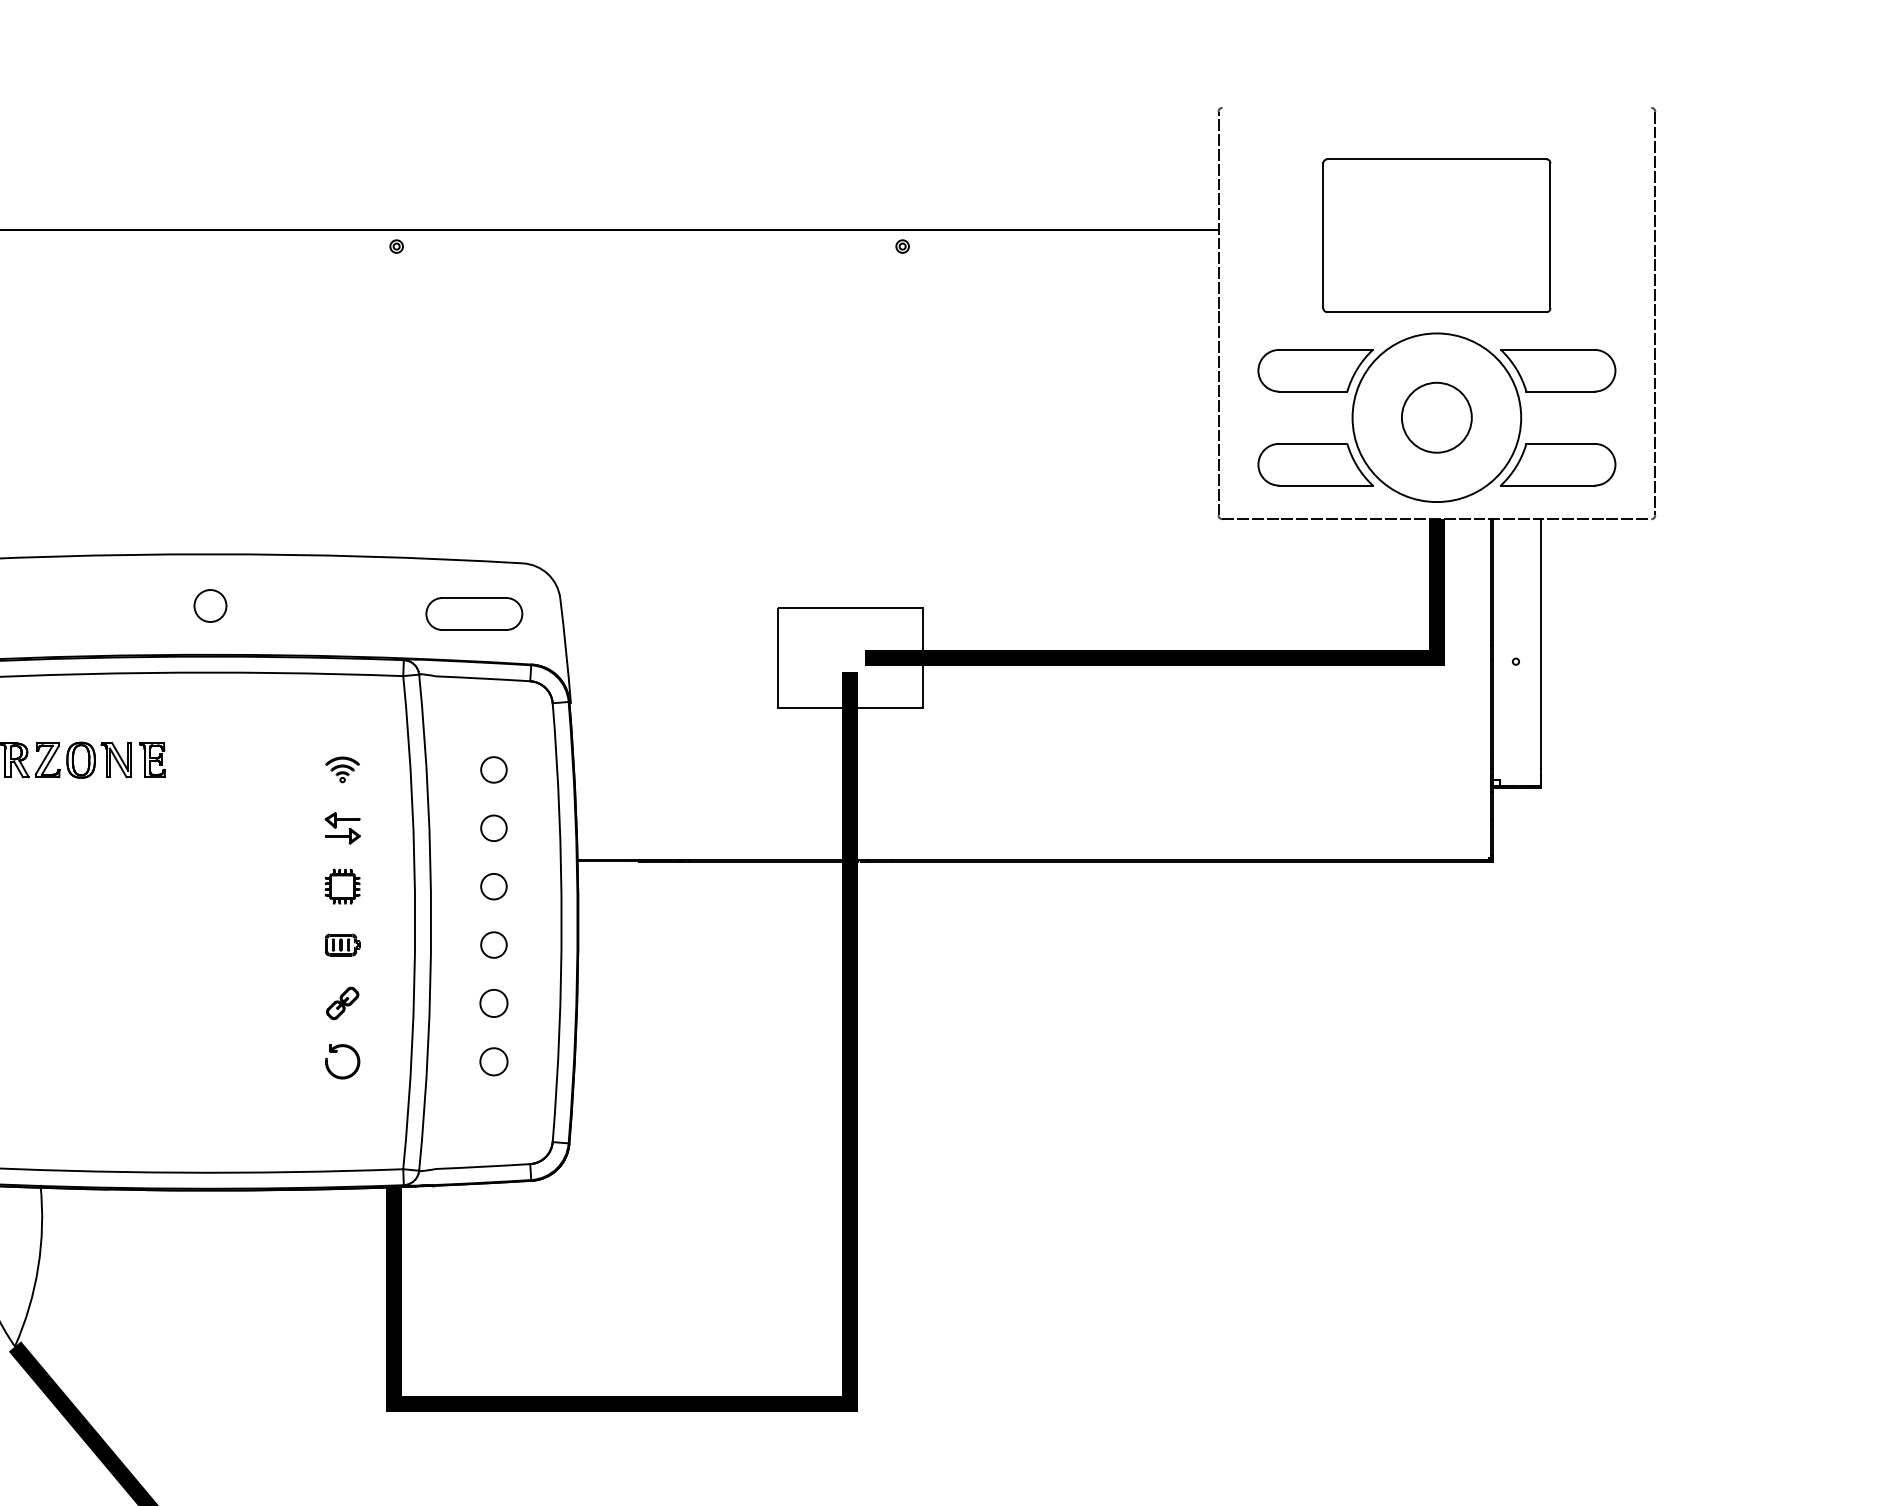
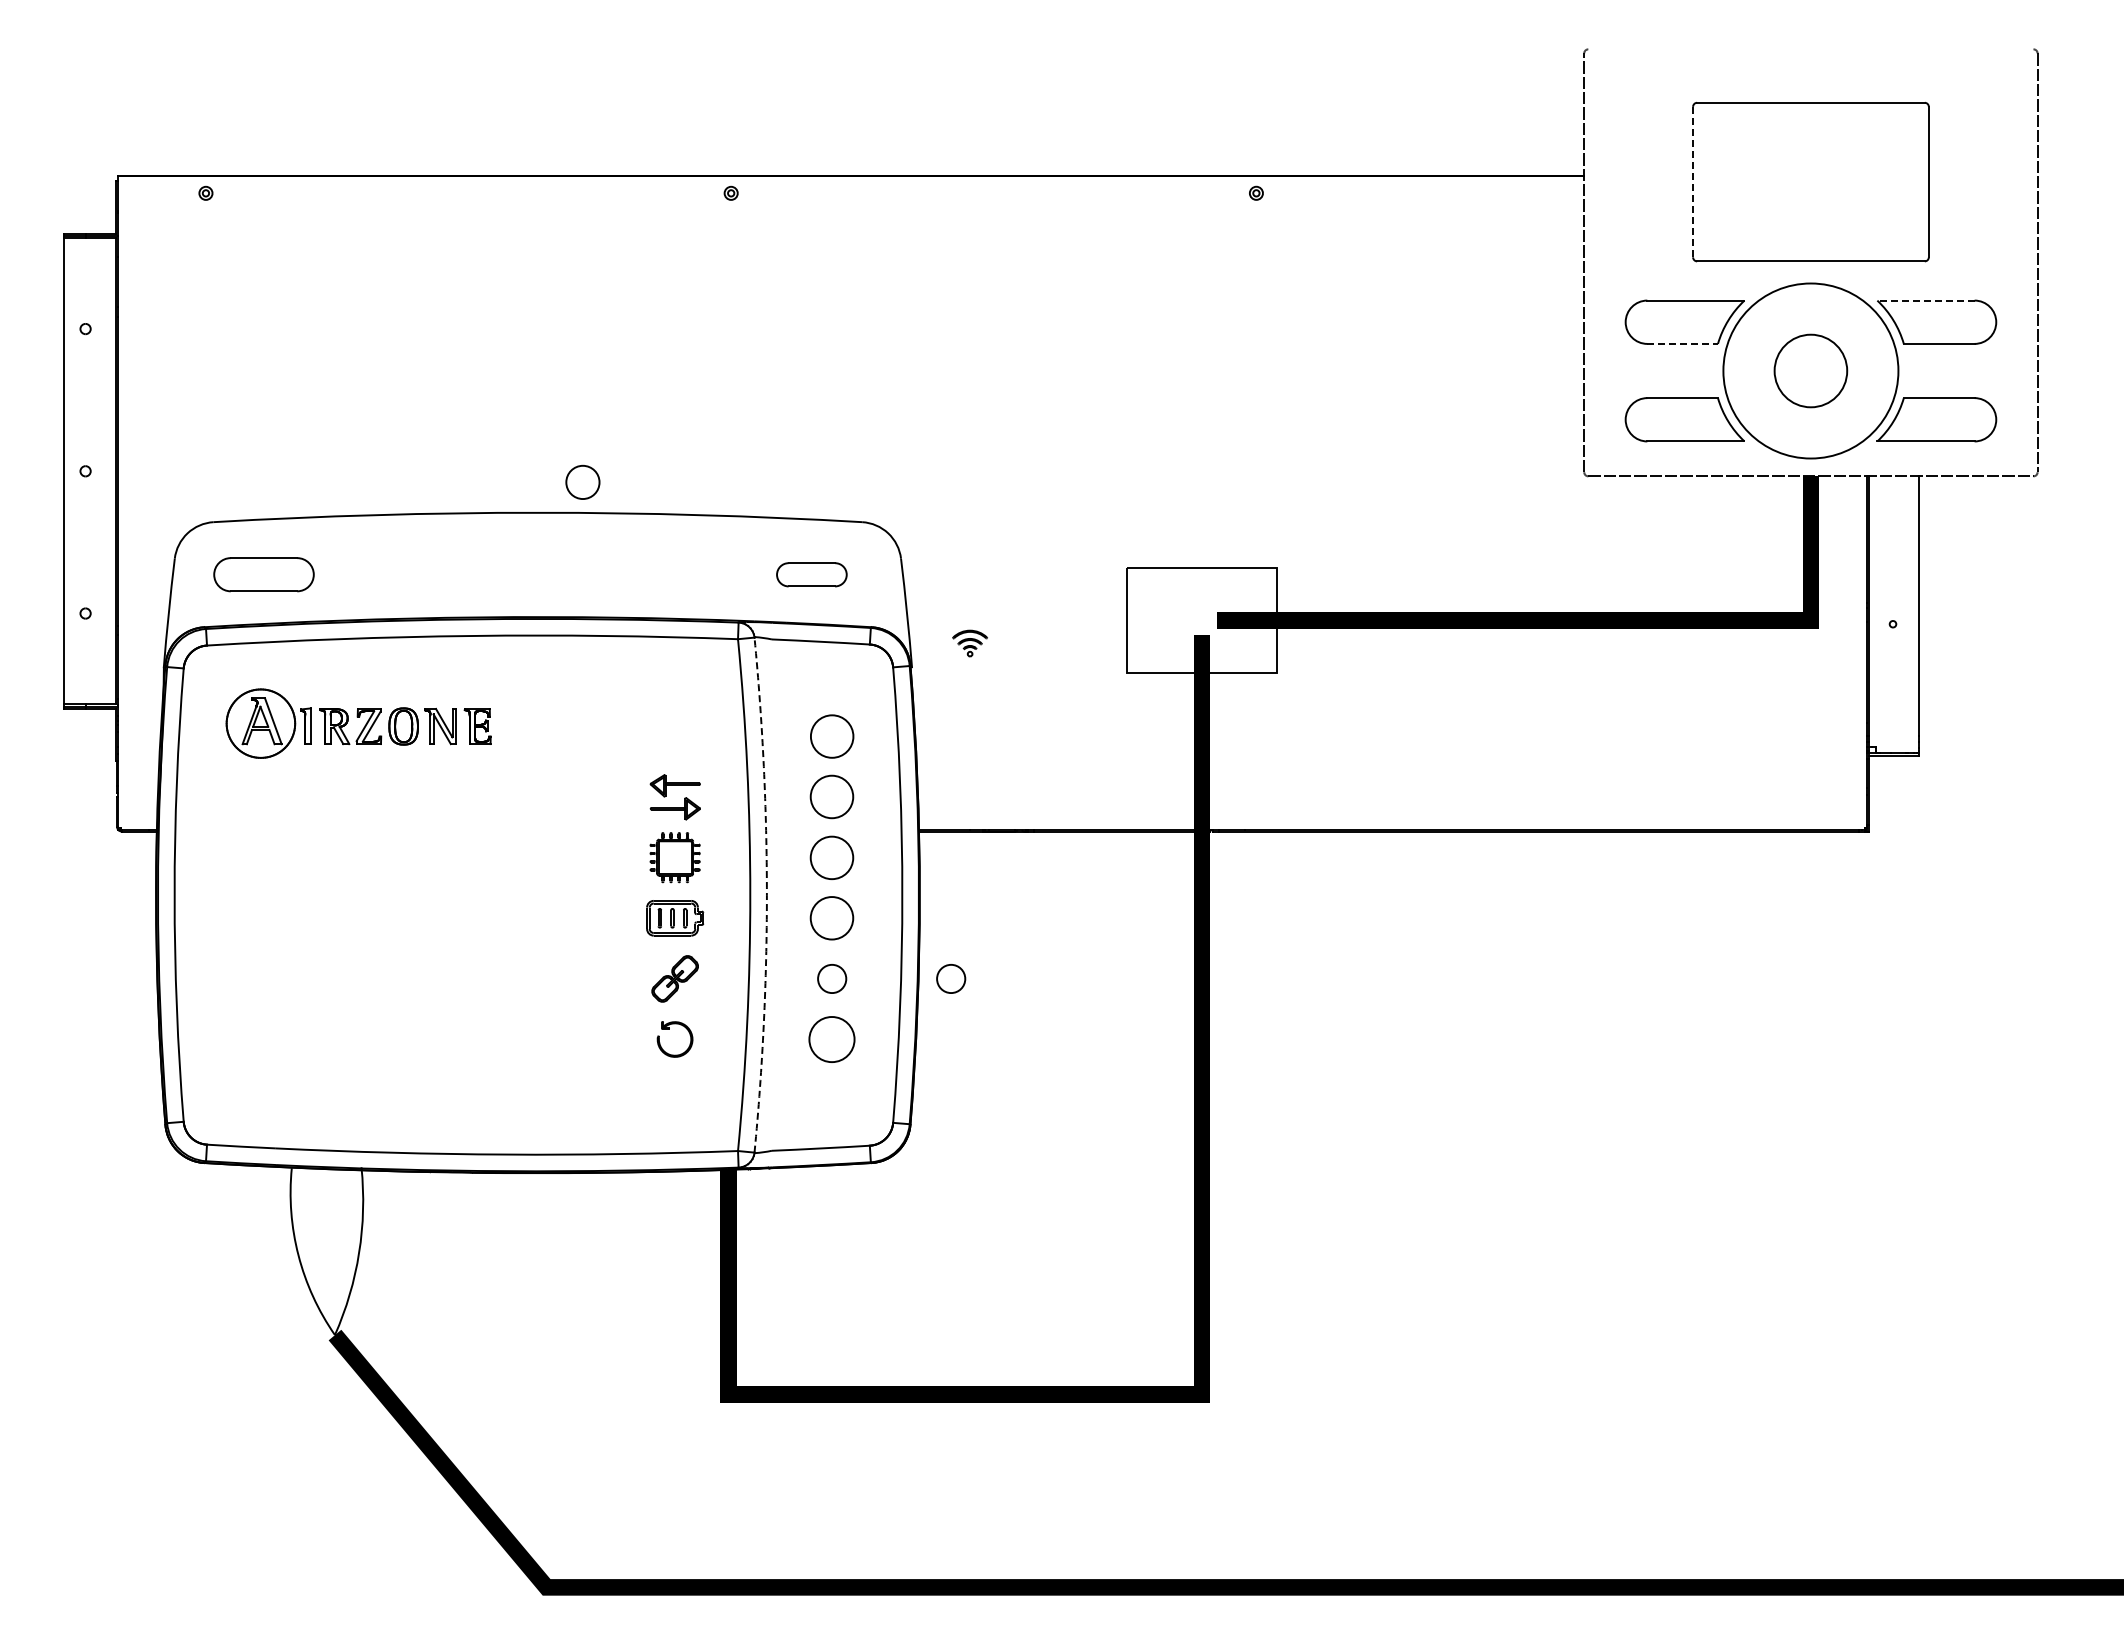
line: (1323, 235) -> (1693, 181), solid -> dashed
line: (1547, 349) -> (1925, 300), solid -> dashed
line: (1314, 391) -> (1683, 343), solid -> dashed
circle: (210, 605) -> (582, 481), moved
part: (474, 613) -> (811, 574), size x0.7
part: (342, 769) -> (969, 643), moved
circle: (493, 769) -> (831, 736), size x1.6
part: (342, 827) -> (674, 796), size x1.4
circle: (494, 828) -> (832, 797), size x1.6
part: (342, 886) -> (674, 857), size x1.4
circle: (494, 886) -> (832, 857), size x1.6
arc: (430, 923) -> (766, 895), solid -> dashed
part: (342, 945) -> (674, 918), size x1.6
circle: (494, 945) -> (832, 918), size x1.6
part: (342, 1003) -> (674, 978), size x1.4
circle: (608, 1003) -> (951, 978), added
circle: (494, 1061) -> (832, 1039), size x1.6

